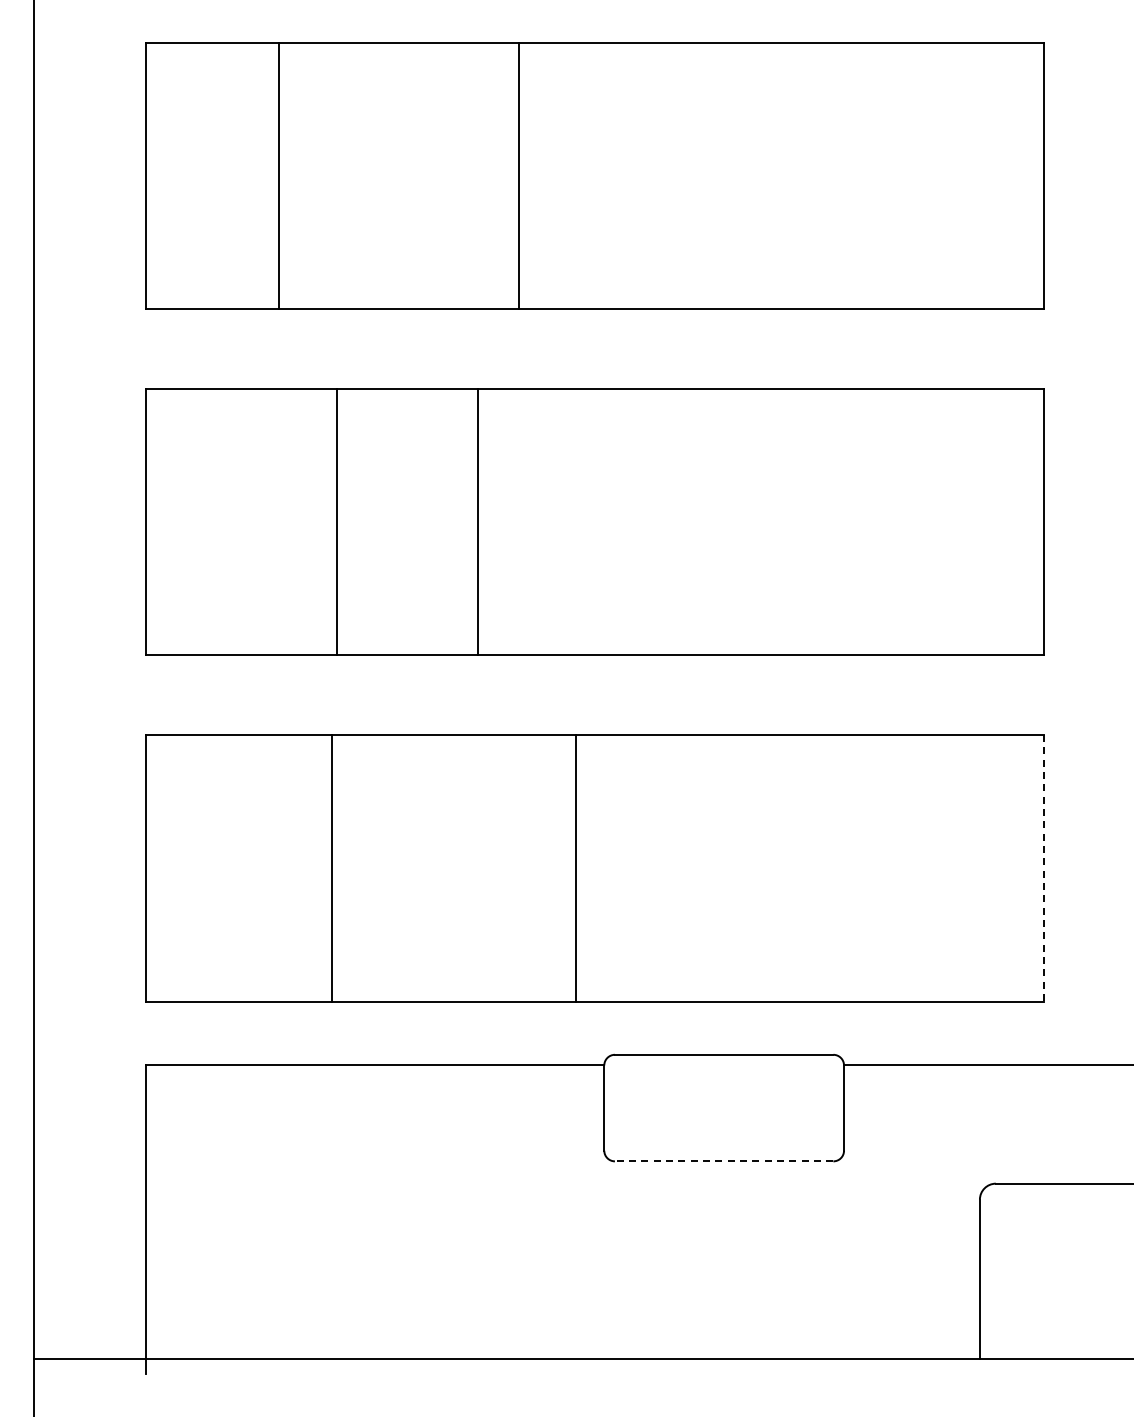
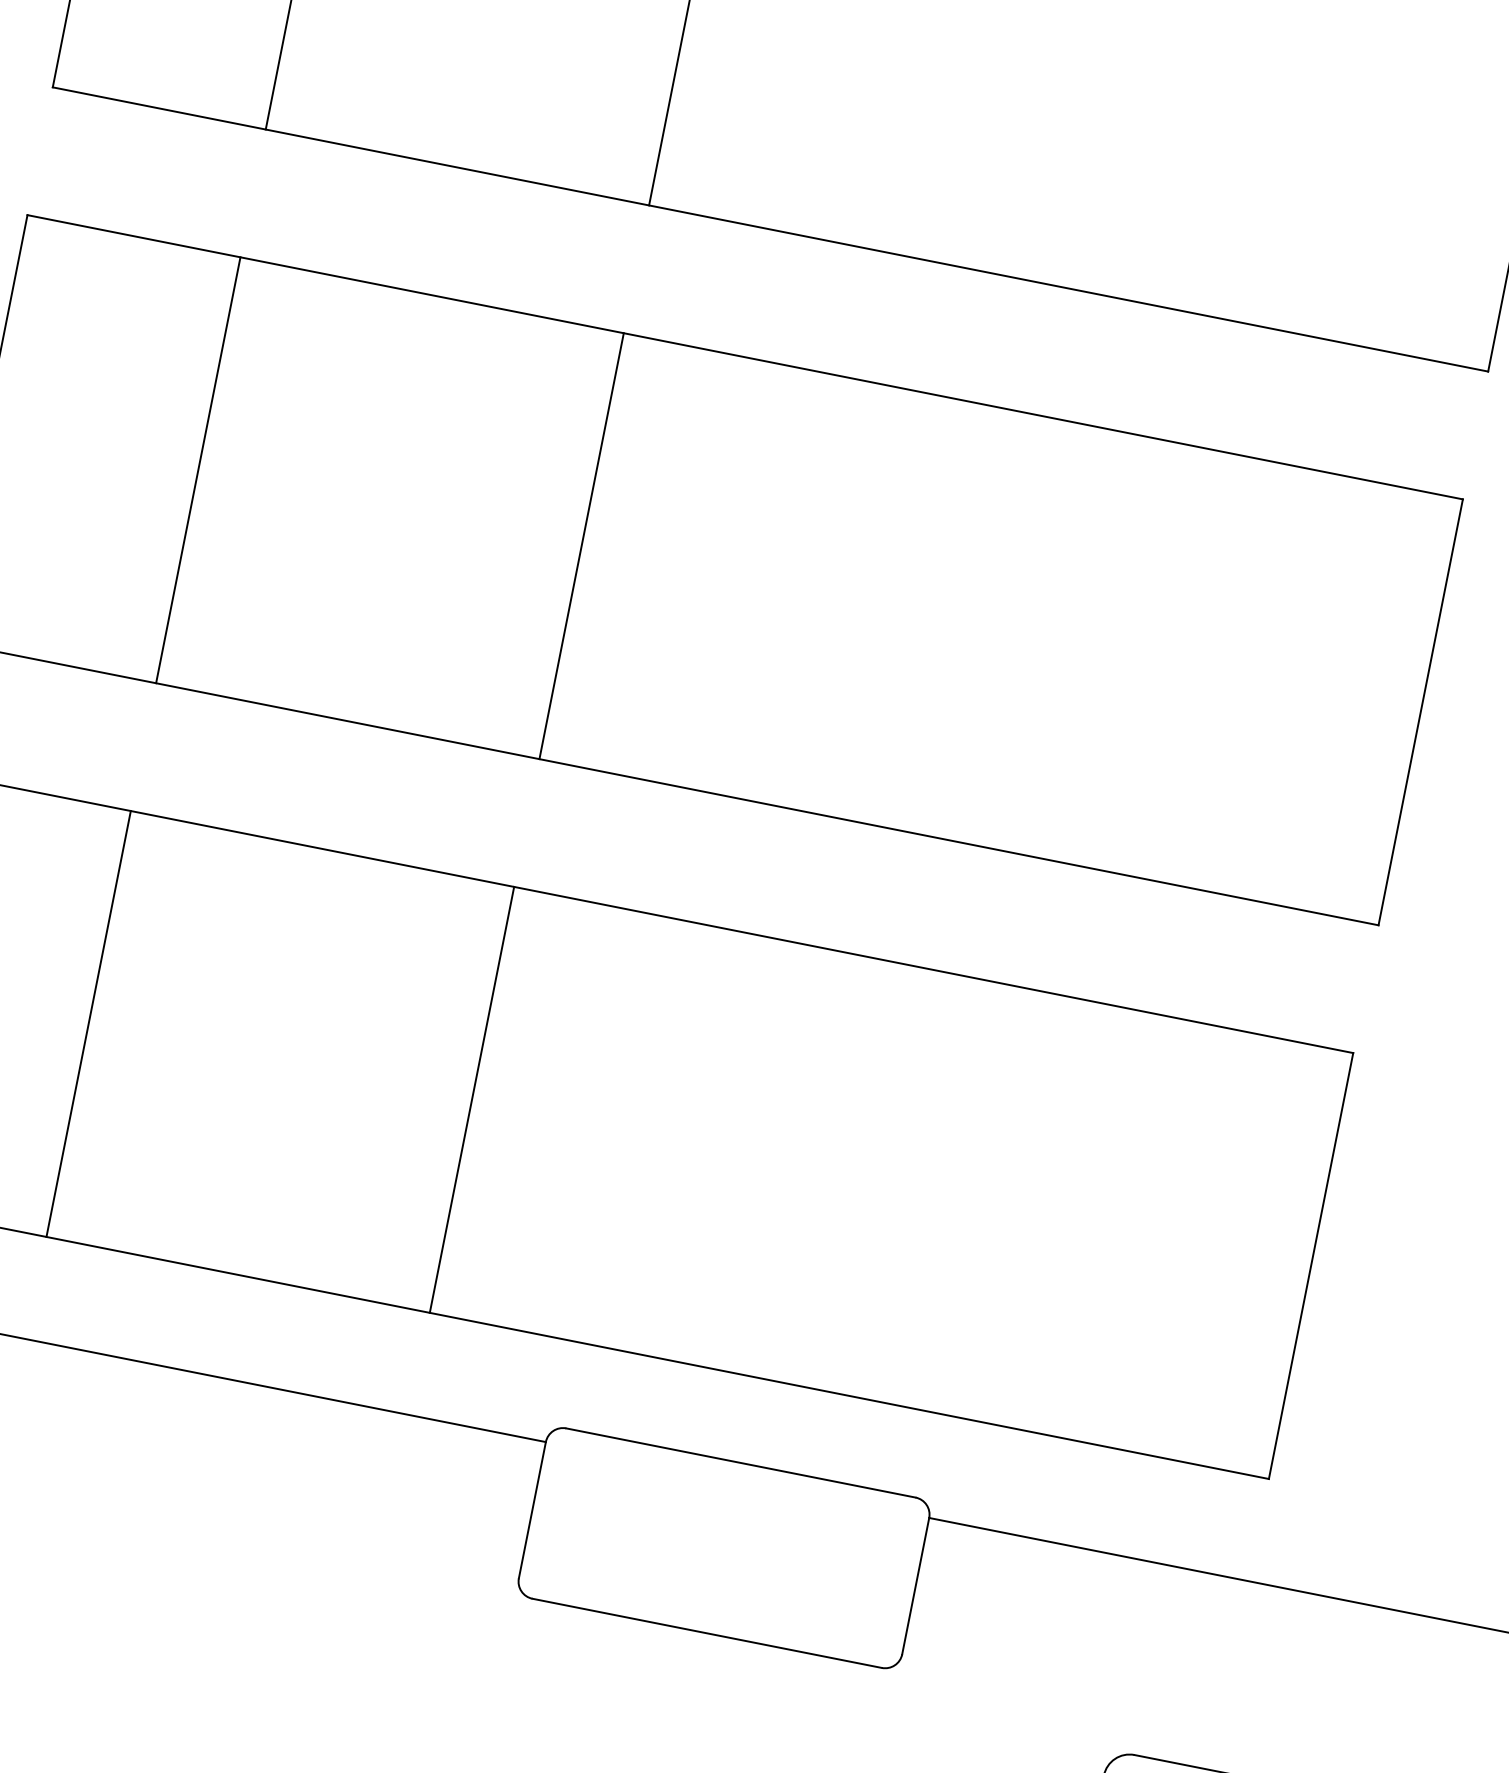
line: (337, 521) -> (198, 469), moved
line: (478, 521) -> (582, 545), moved
line: (332, 868) -> (88, 1024), moved
line: (576, 868) -> (472, 1100), moved
line: (1043, 868) -> (1310, 1266), dashed -> solid
line: (723, 1161) -> (706, 1633), dashed -> solid

